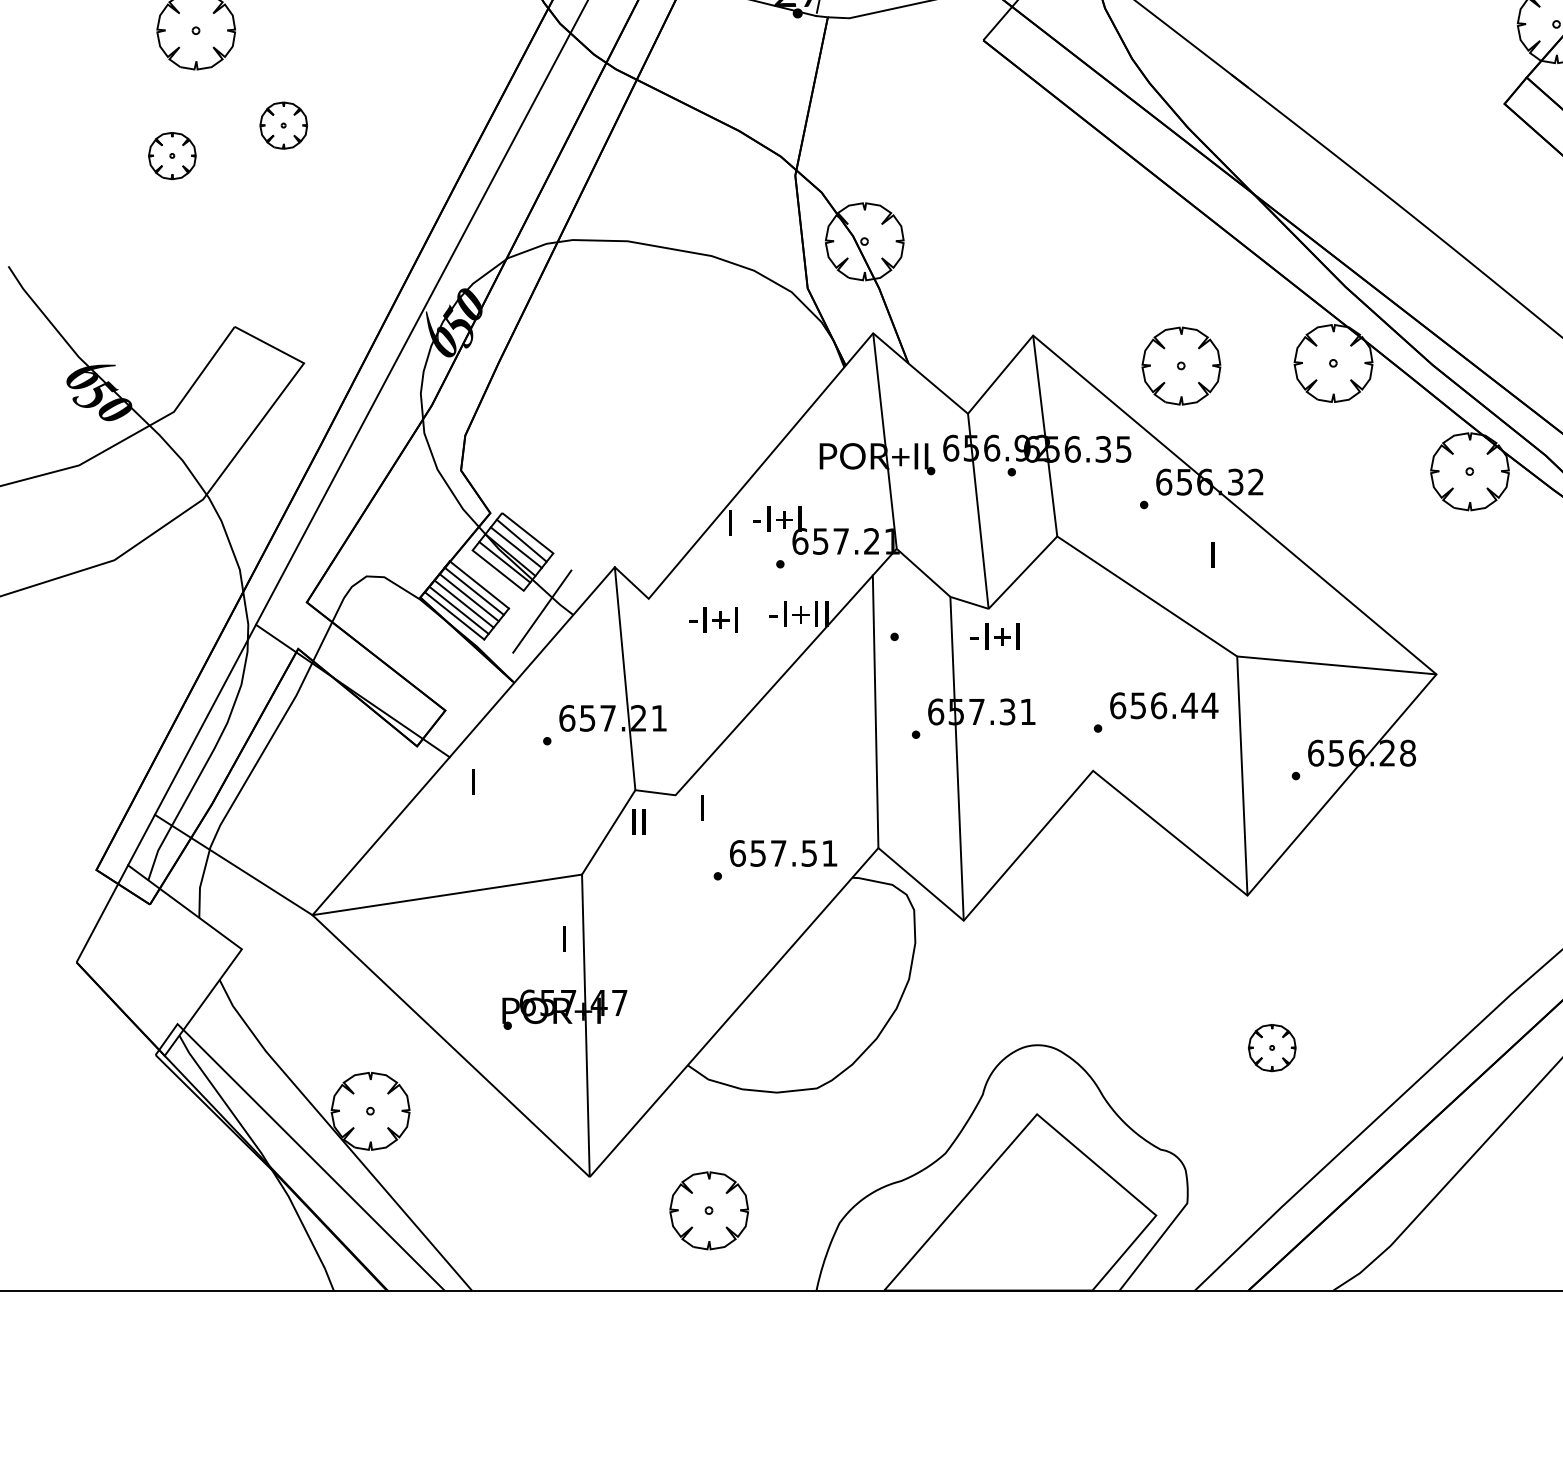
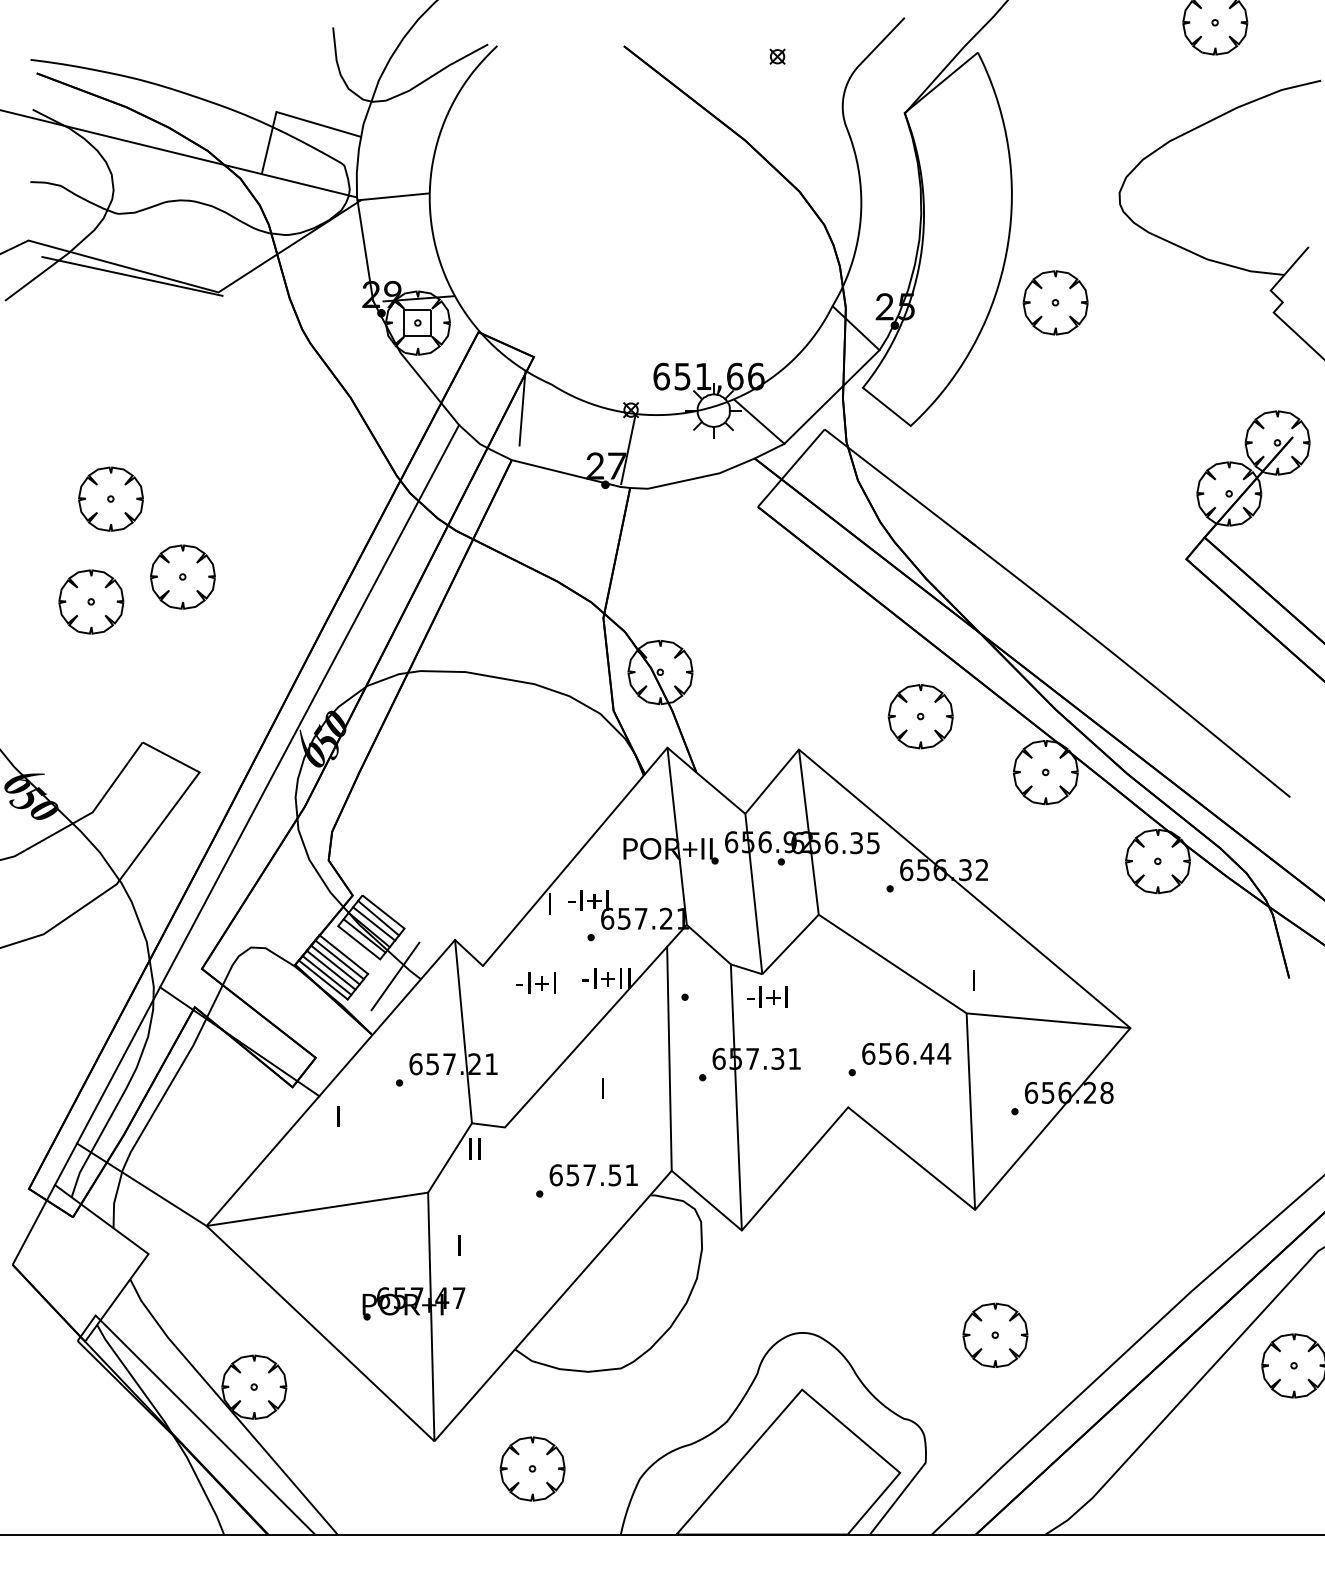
part: (283, 124) -> (182, 576), size x1.67
part: (172, 155) -> (91, 601), size x1.67
part: (1181, 365) -> (920, 716), moved
text: (1212, 555) -> (973, 980), moved
text: (701, 807) -> (602, 1088), moved
text: (564, 938) -> (459, 1245), moved
part: (1272, 1047) -> (995, 1334), size x1.67

